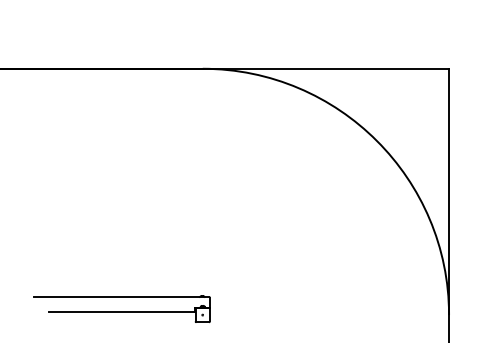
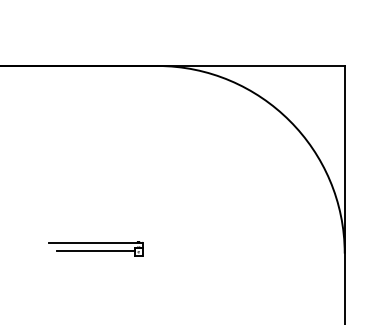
part: (121, 308) -> (95, 248), size x0.7

